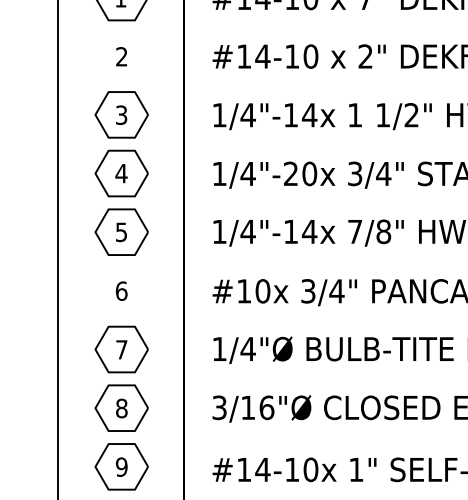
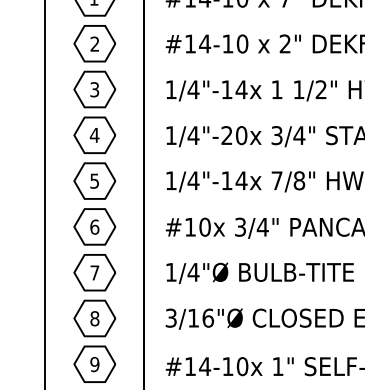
part: (121, 55) -> (94, 43), added
part: (121, 290) -> (94, 226), added

